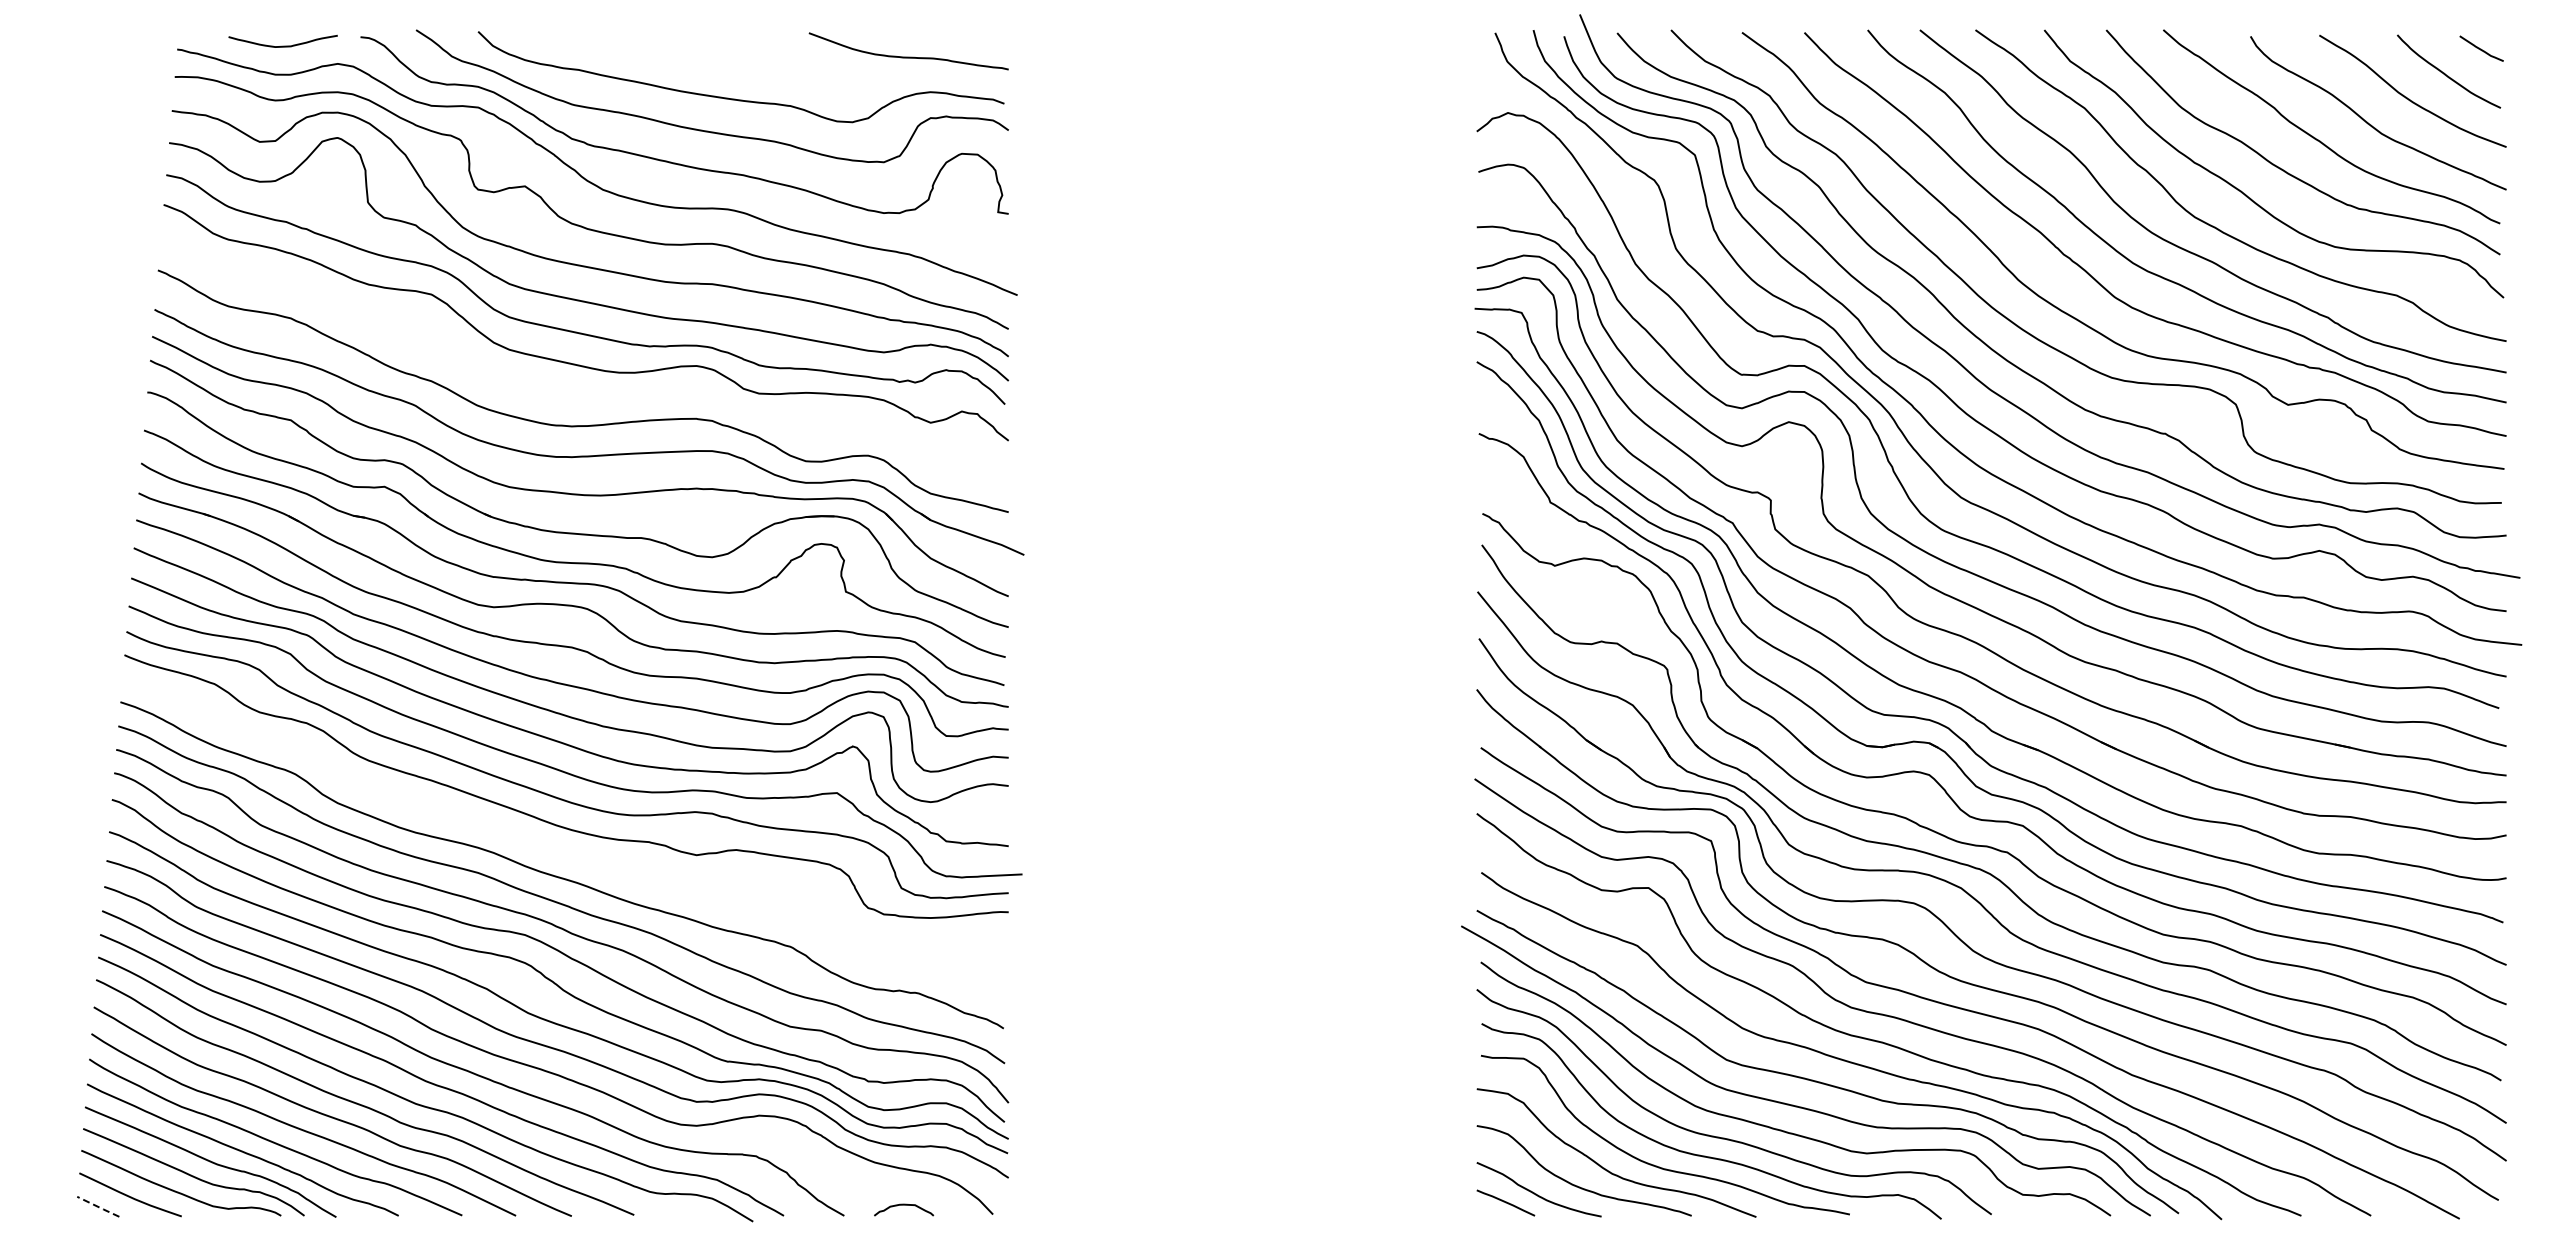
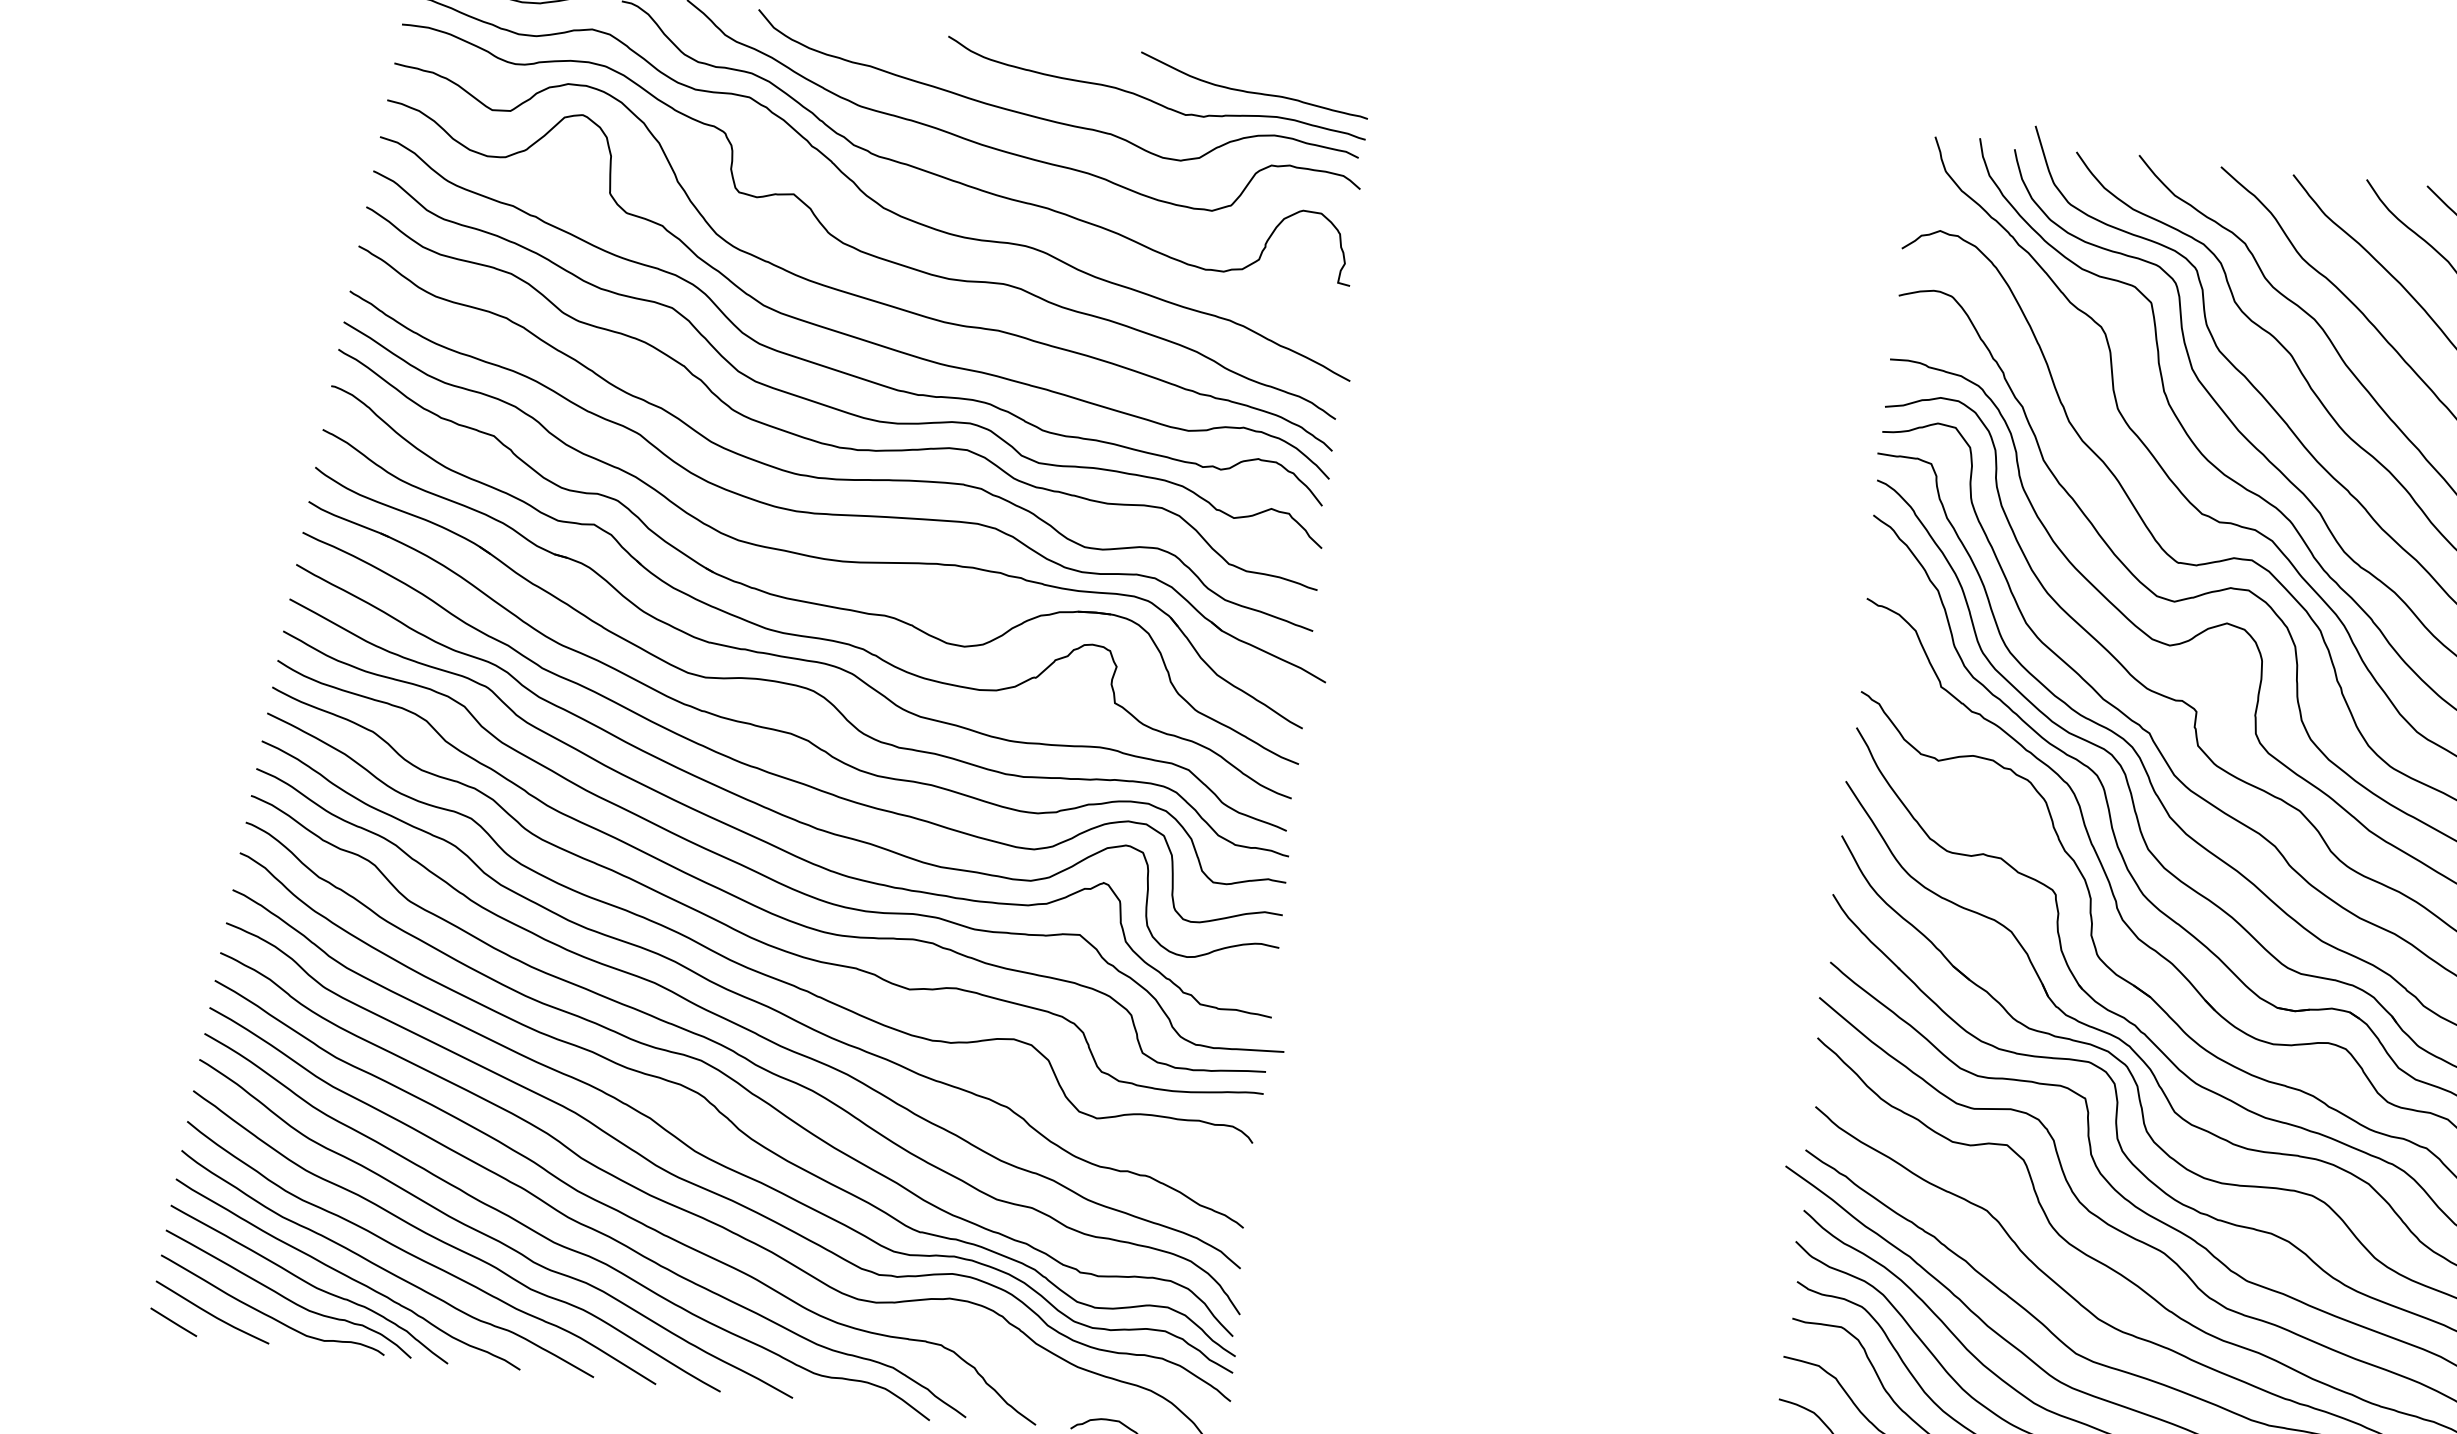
curve: (821, 72) -> (1150, 99), added
curve: (582, 396) -> (834, 444), added
curve: (553, 849) -> (744, 965), added
line: (98, 1207) -> (173, 1323), dashed -> solid

